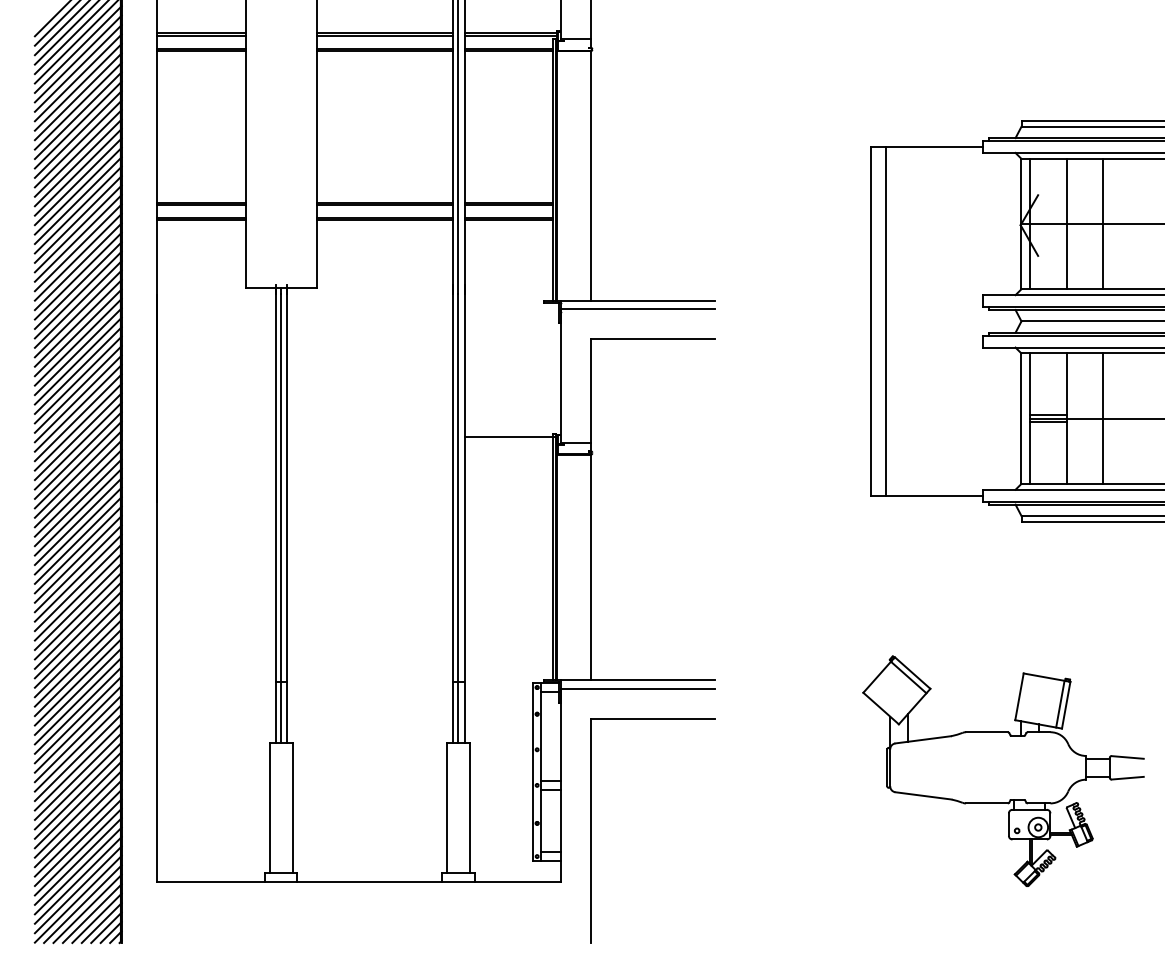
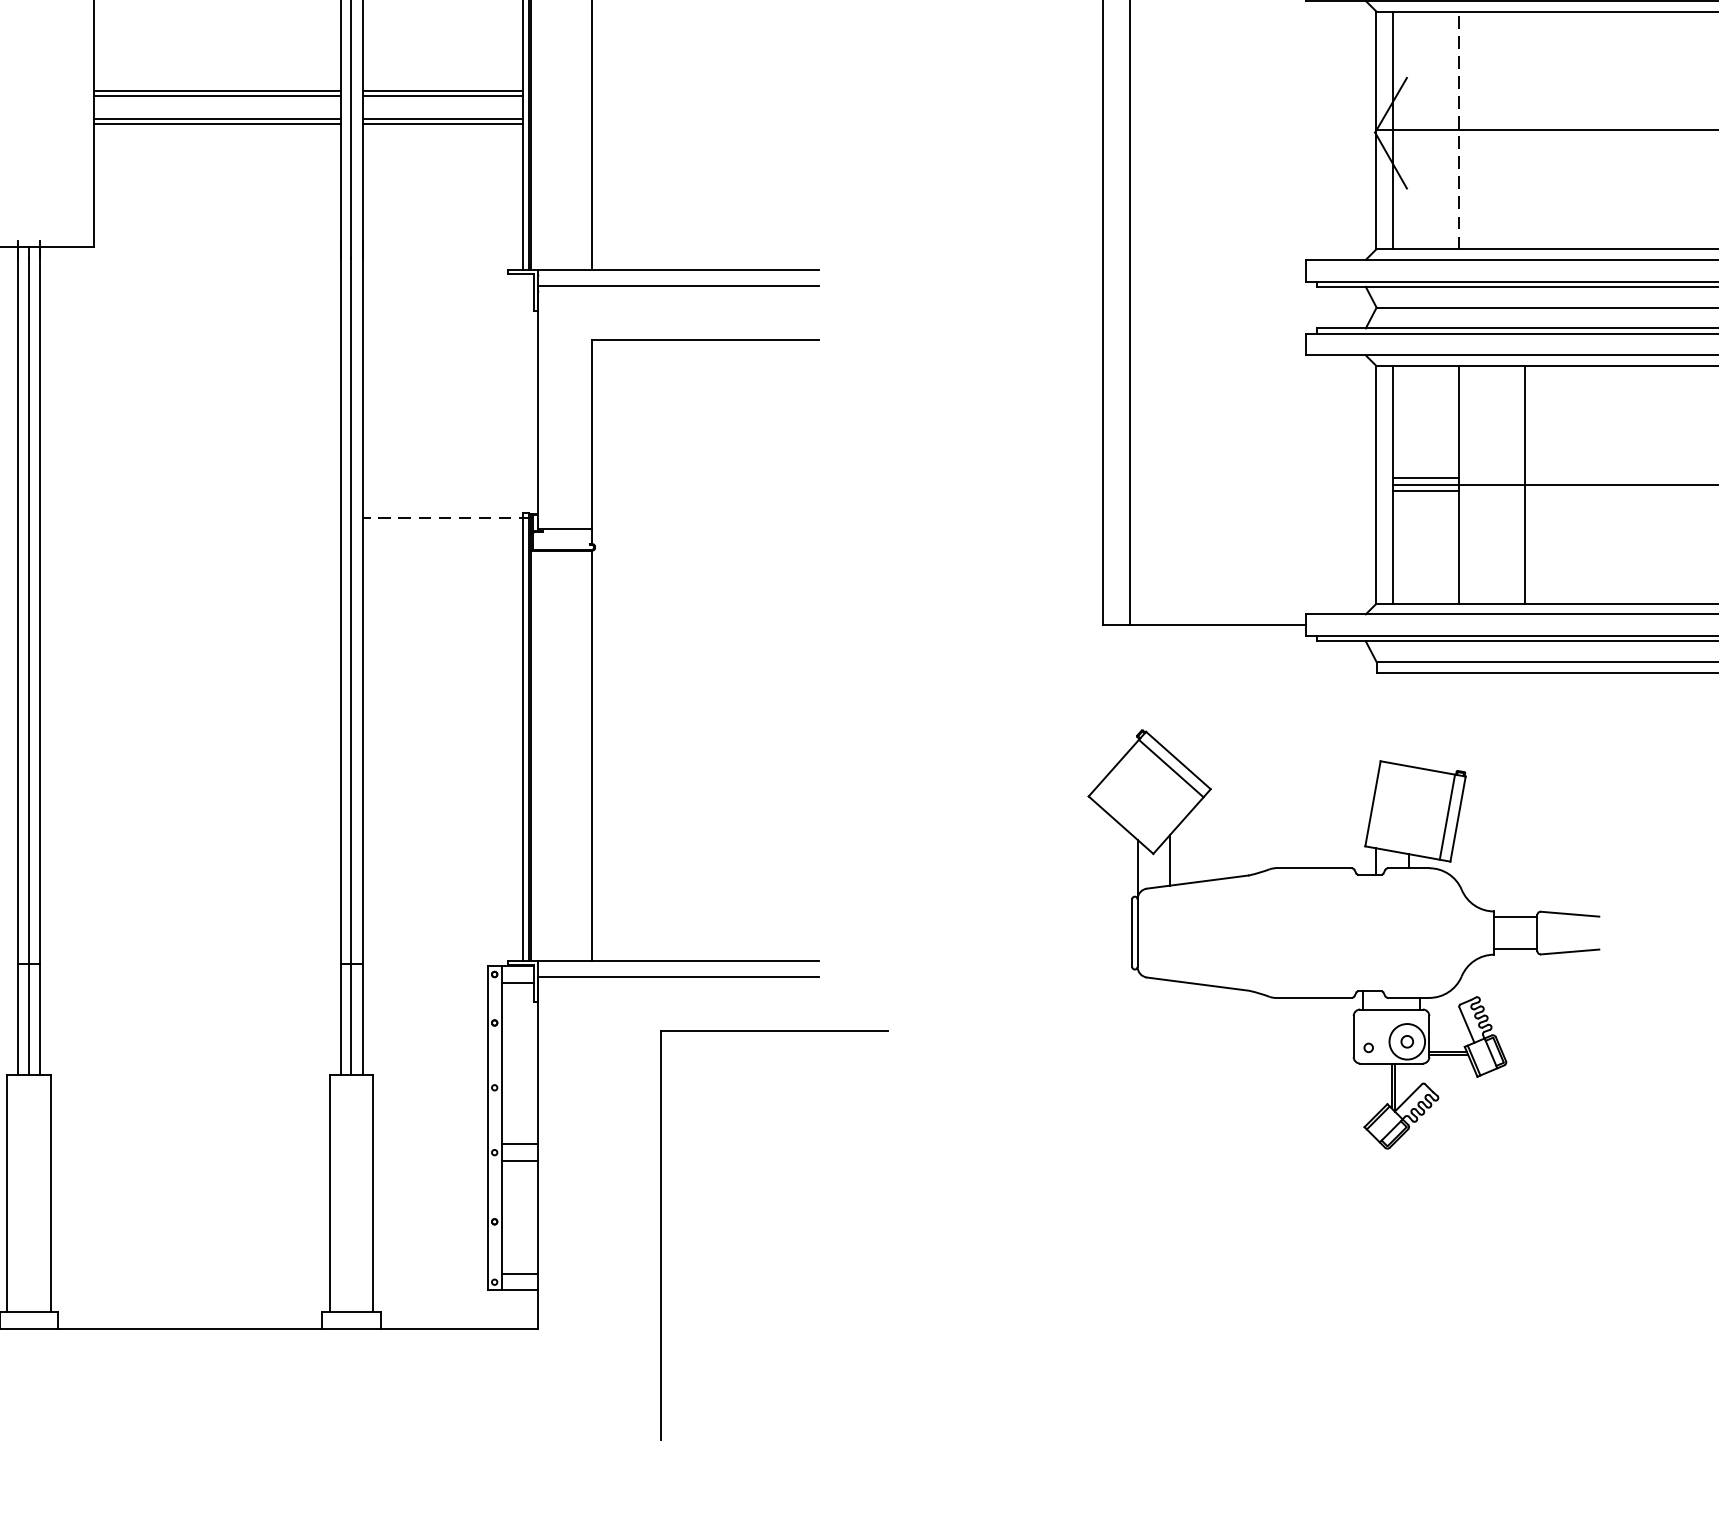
line: (1066, 223) -> (1458, 129), solid -> dashed
line: (1103, 223) -> (1525, 129), removed
line: (510, 436) -> (446, 517), solid -> dashed
part: (1003, 770) -> (1343, 937), moved
part: (591, 830) -> (662, 1234), moved

